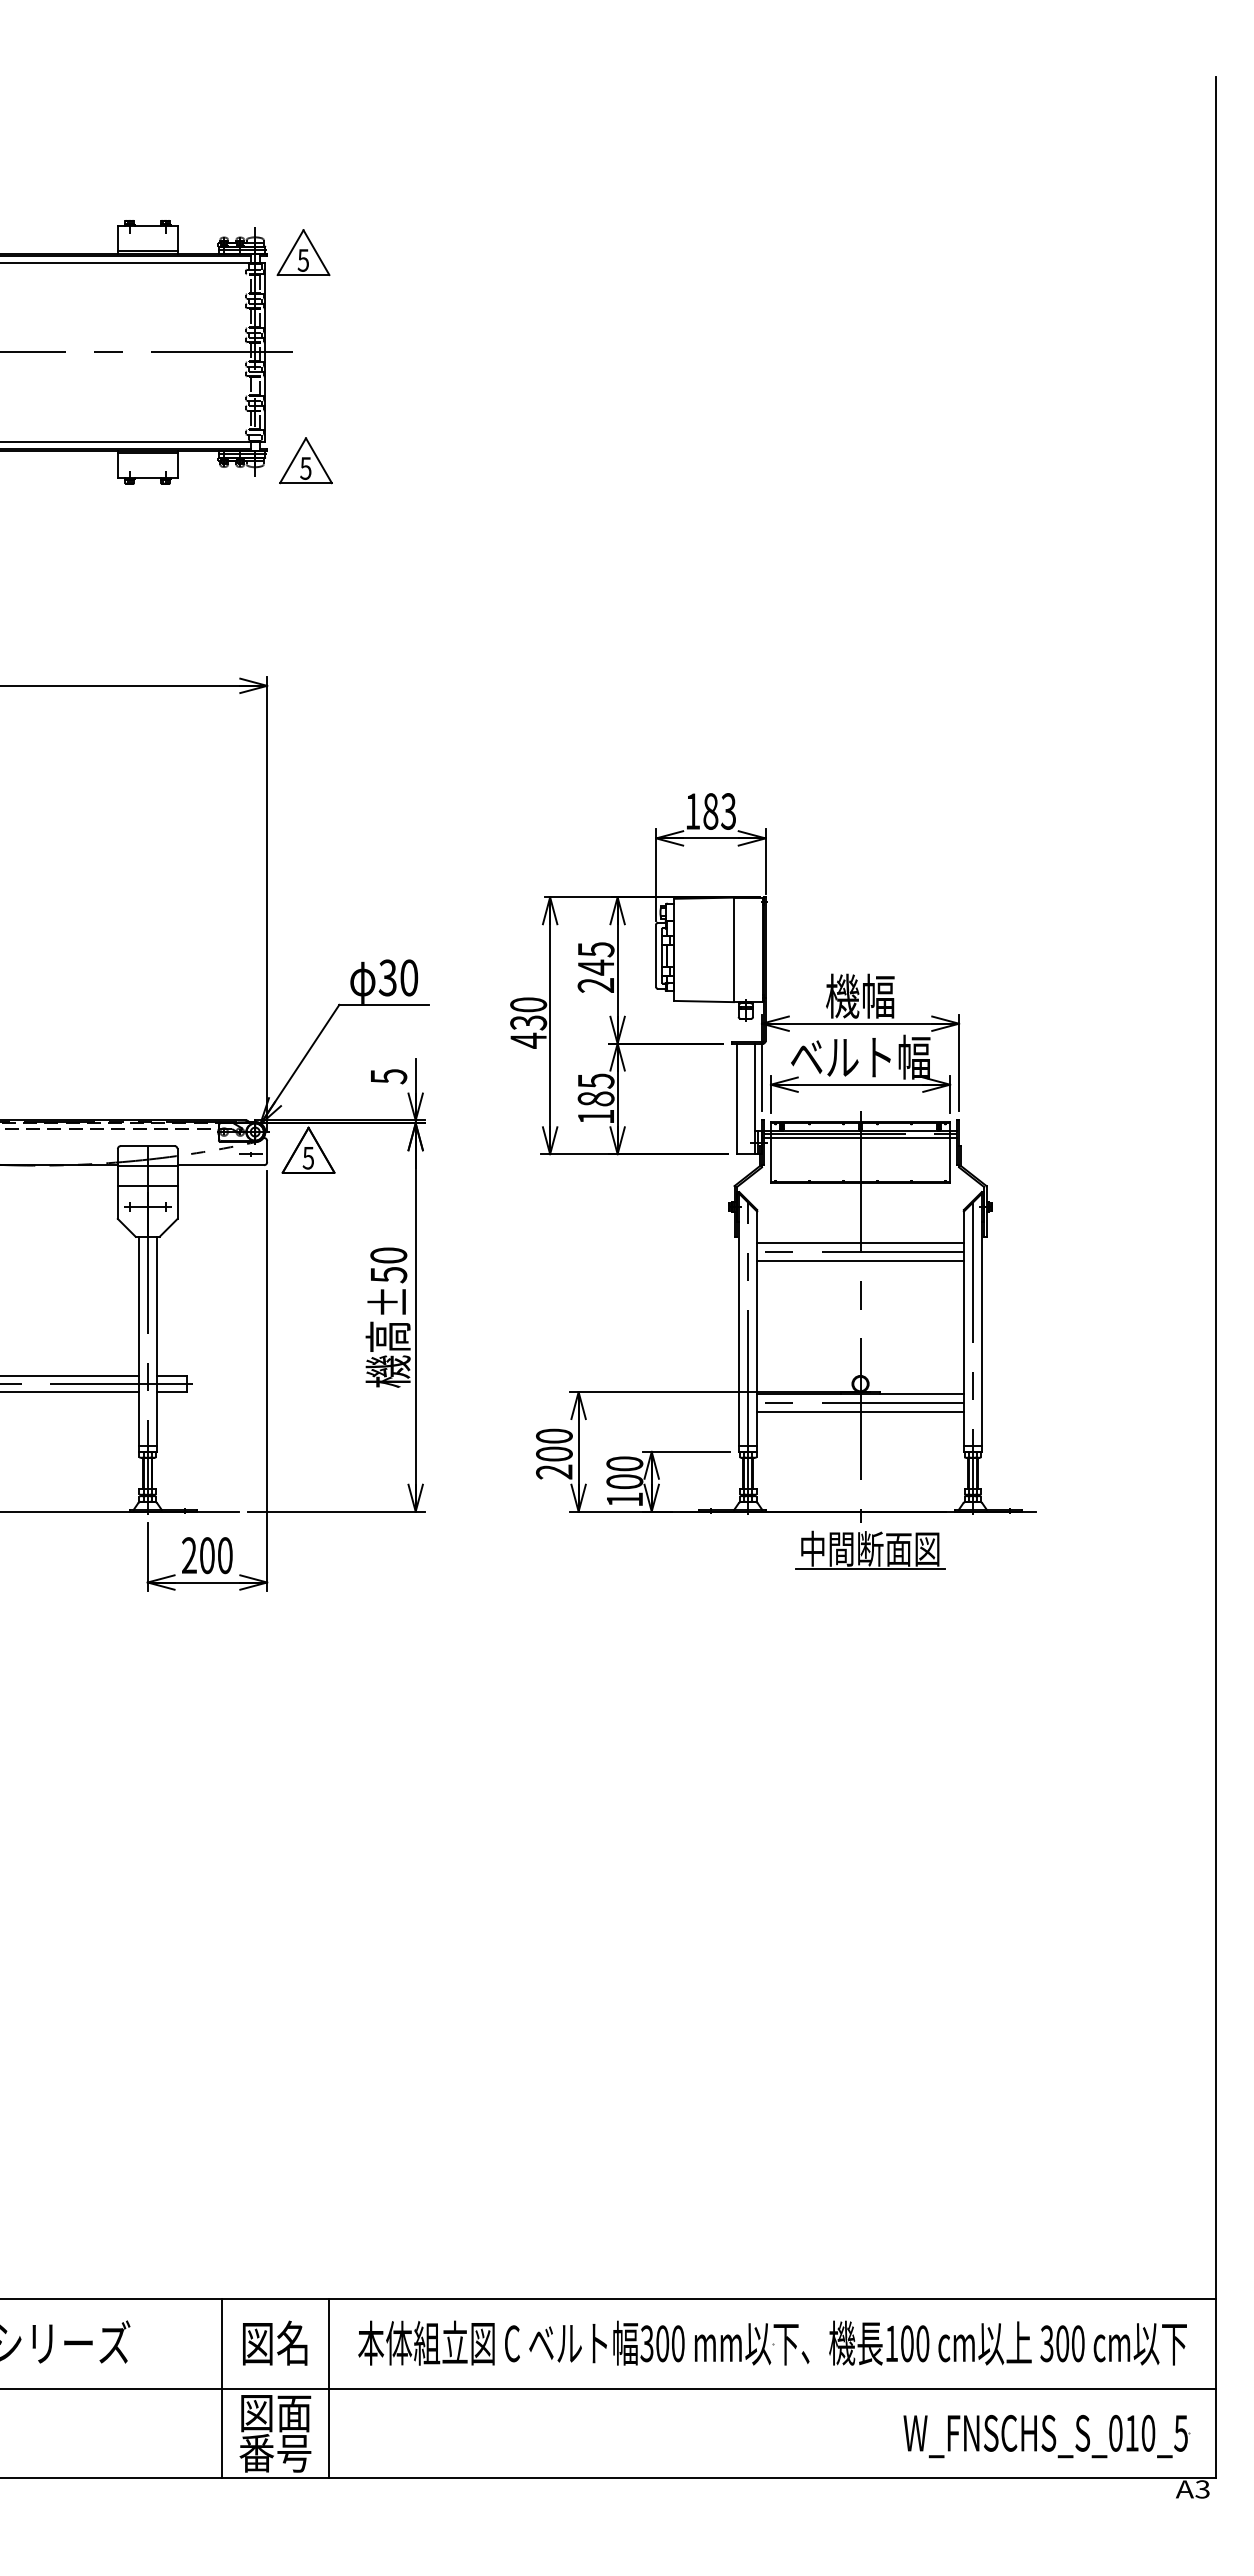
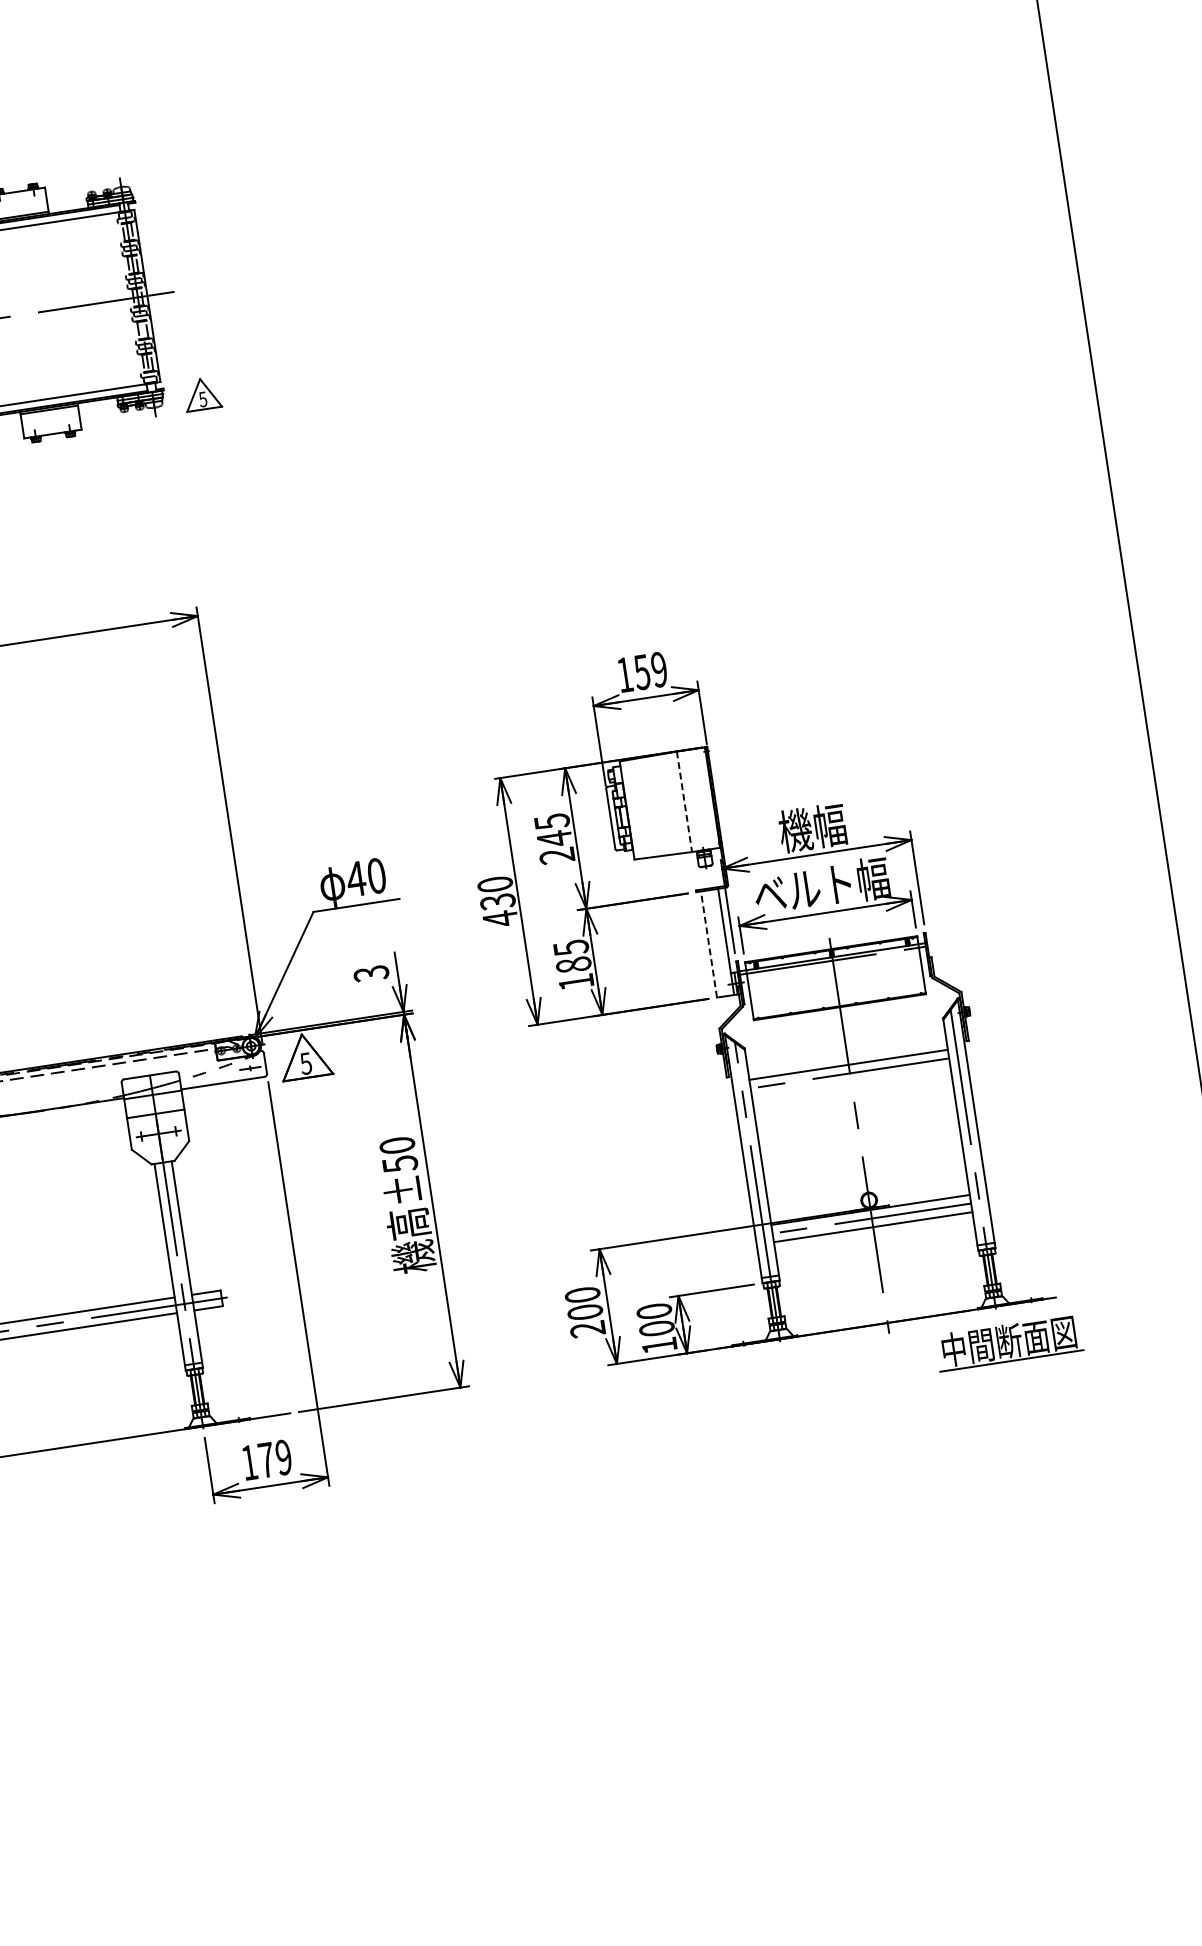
part: (303, 252) -> (169, 194), removed
part: (305, 460) -> (201, 394), size x0.7
text: (719, 811) -> (650, 671), 183 -> 159
line: (733, 950) -> (684, 802), solid -> dashed
text: (387, 977) -> (355, 878), 30 -> 40
text: (388, 1076) -> (371, 973), 5 -> 3
line: (736, 1098) -> (708, 944), solid -> dashed
line: (860, 1138) -> (833, 964), removed
line: (860, 1260) -> (851, 1081), removed
part: (870, 1549) -> (1009, 1341), moved
text: (207, 1555) -> (266, 1459), 200 -> 179

